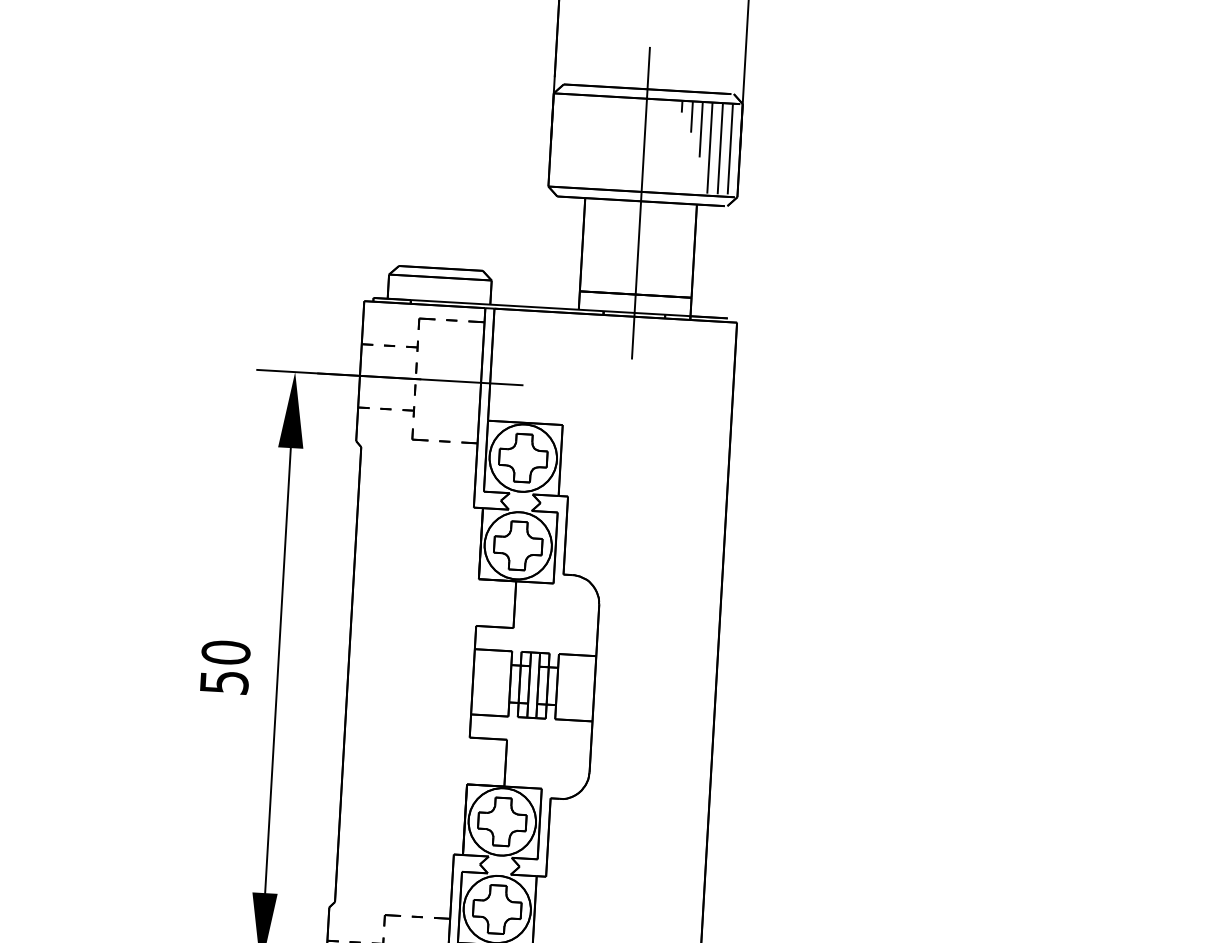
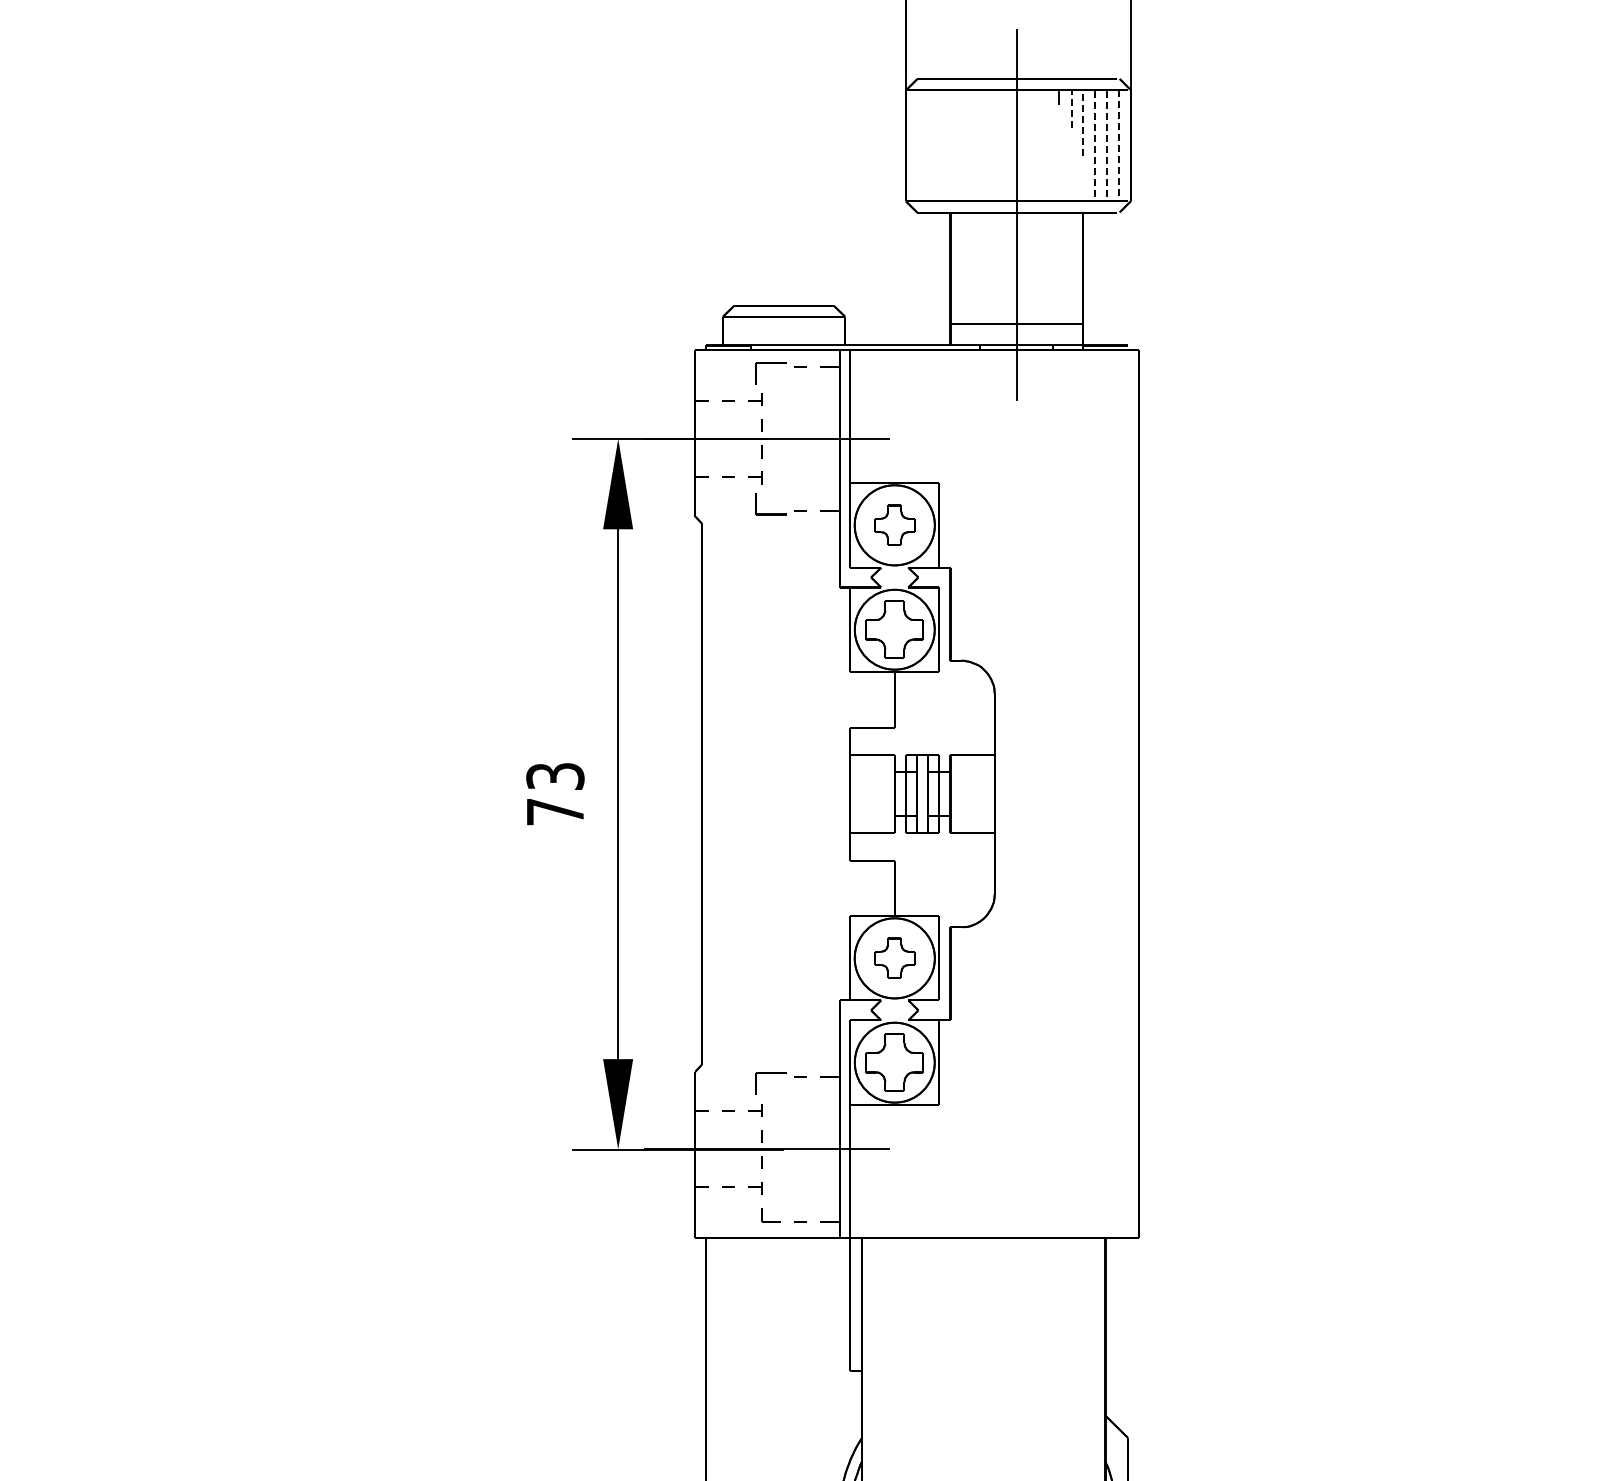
line: (691, 116) -> (1071, 108), solid -> dashed
line: (701, 129) -> (1083, 123), solid -> dashed
line: (709, 148) -> (1094, 145), solid -> dashed
line: (720, 149) -> (1107, 145), solid -> dashed
line: (730, 149) -> (1119, 144), solid -> dashed
part: (426, 323) -> (770, 372), size x1.6
part: (419, 434) -> (770, 504), size x1.6
part: (523, 458) -> (894, 525), size x0.7
text: (225, 666) -> (555, 793), 50 -> 73
part: (502, 821) -> (894, 958), size x0.7
part: (391, 920) -> (770, 1083), size x1.6

